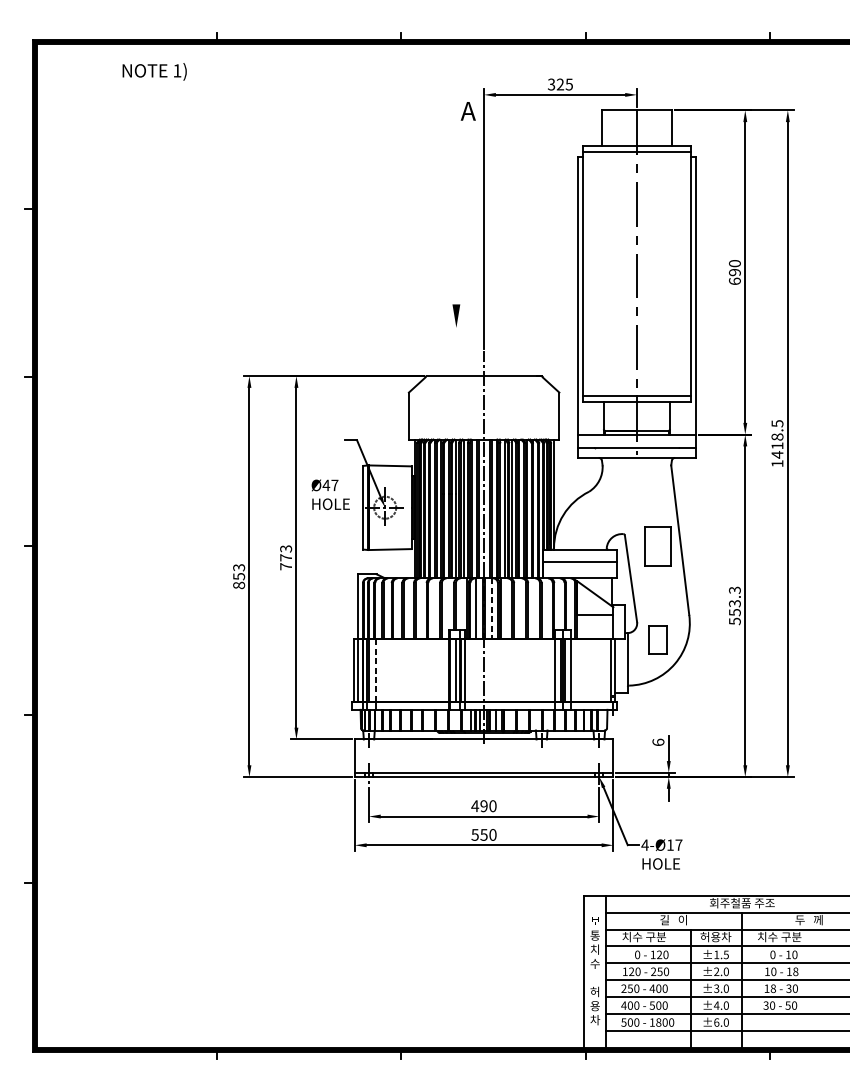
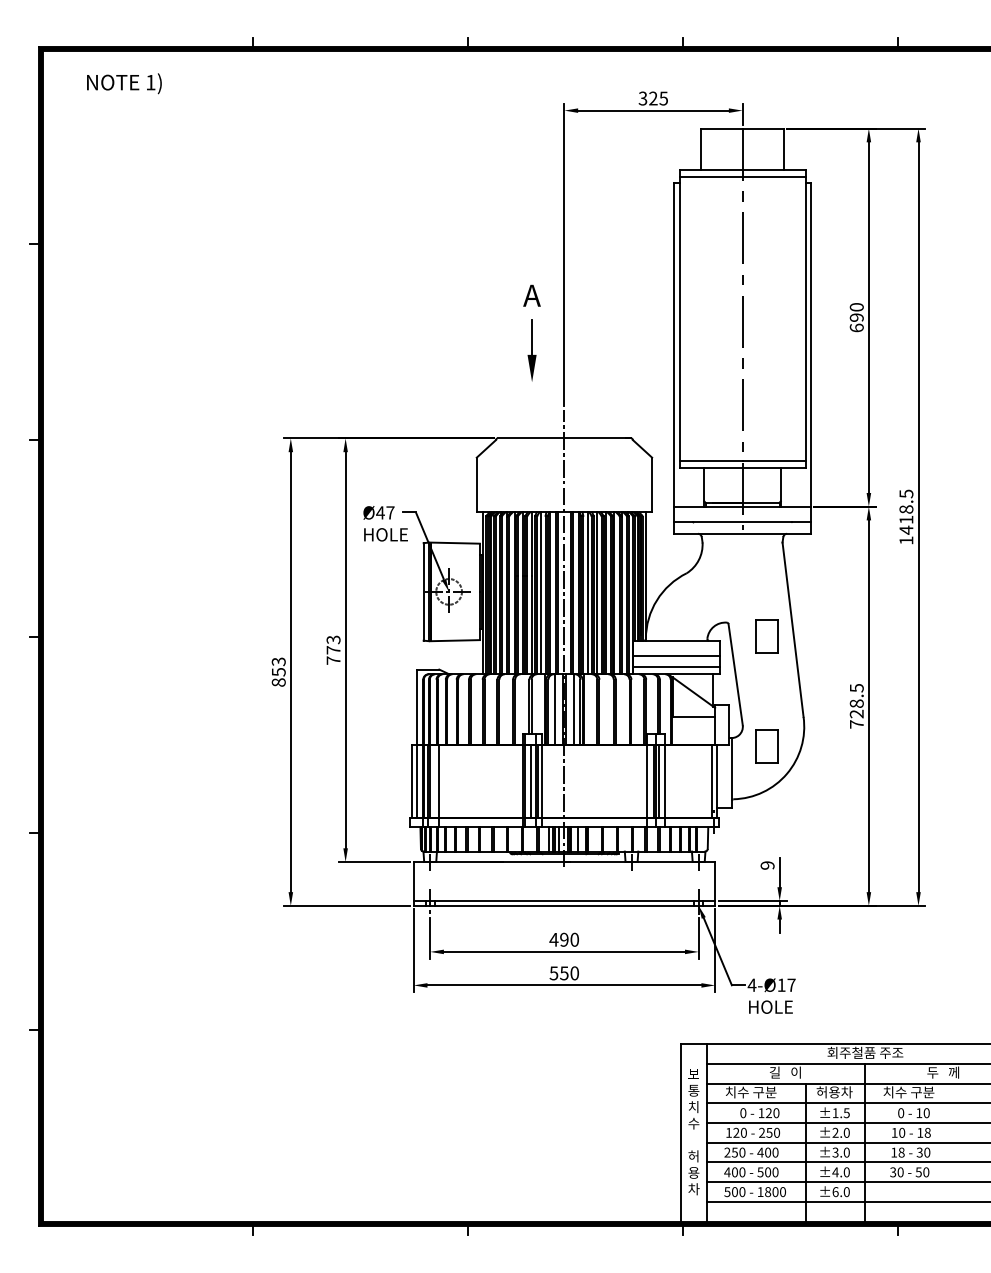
text: (154, 71) -> (124, 83), moved
text: (467, 111) -> (531, 295), moved
line: (456, 289) -> (532, 337), added
text: (330, 494) -> (385, 523), moved
part: (657, 546) -> (766, 636), size x0.71
line: (580, 571) -> (676, 666), added
text: (734, 606) -> (856, 706), 553.3 -> 728.5
line: (491, 609) -> (573, 710), dashed -> solid
line: (376, 670) -> (438, 781), dashed -> solid
text: (658, 742) -> (767, 865), 6 -> 9

